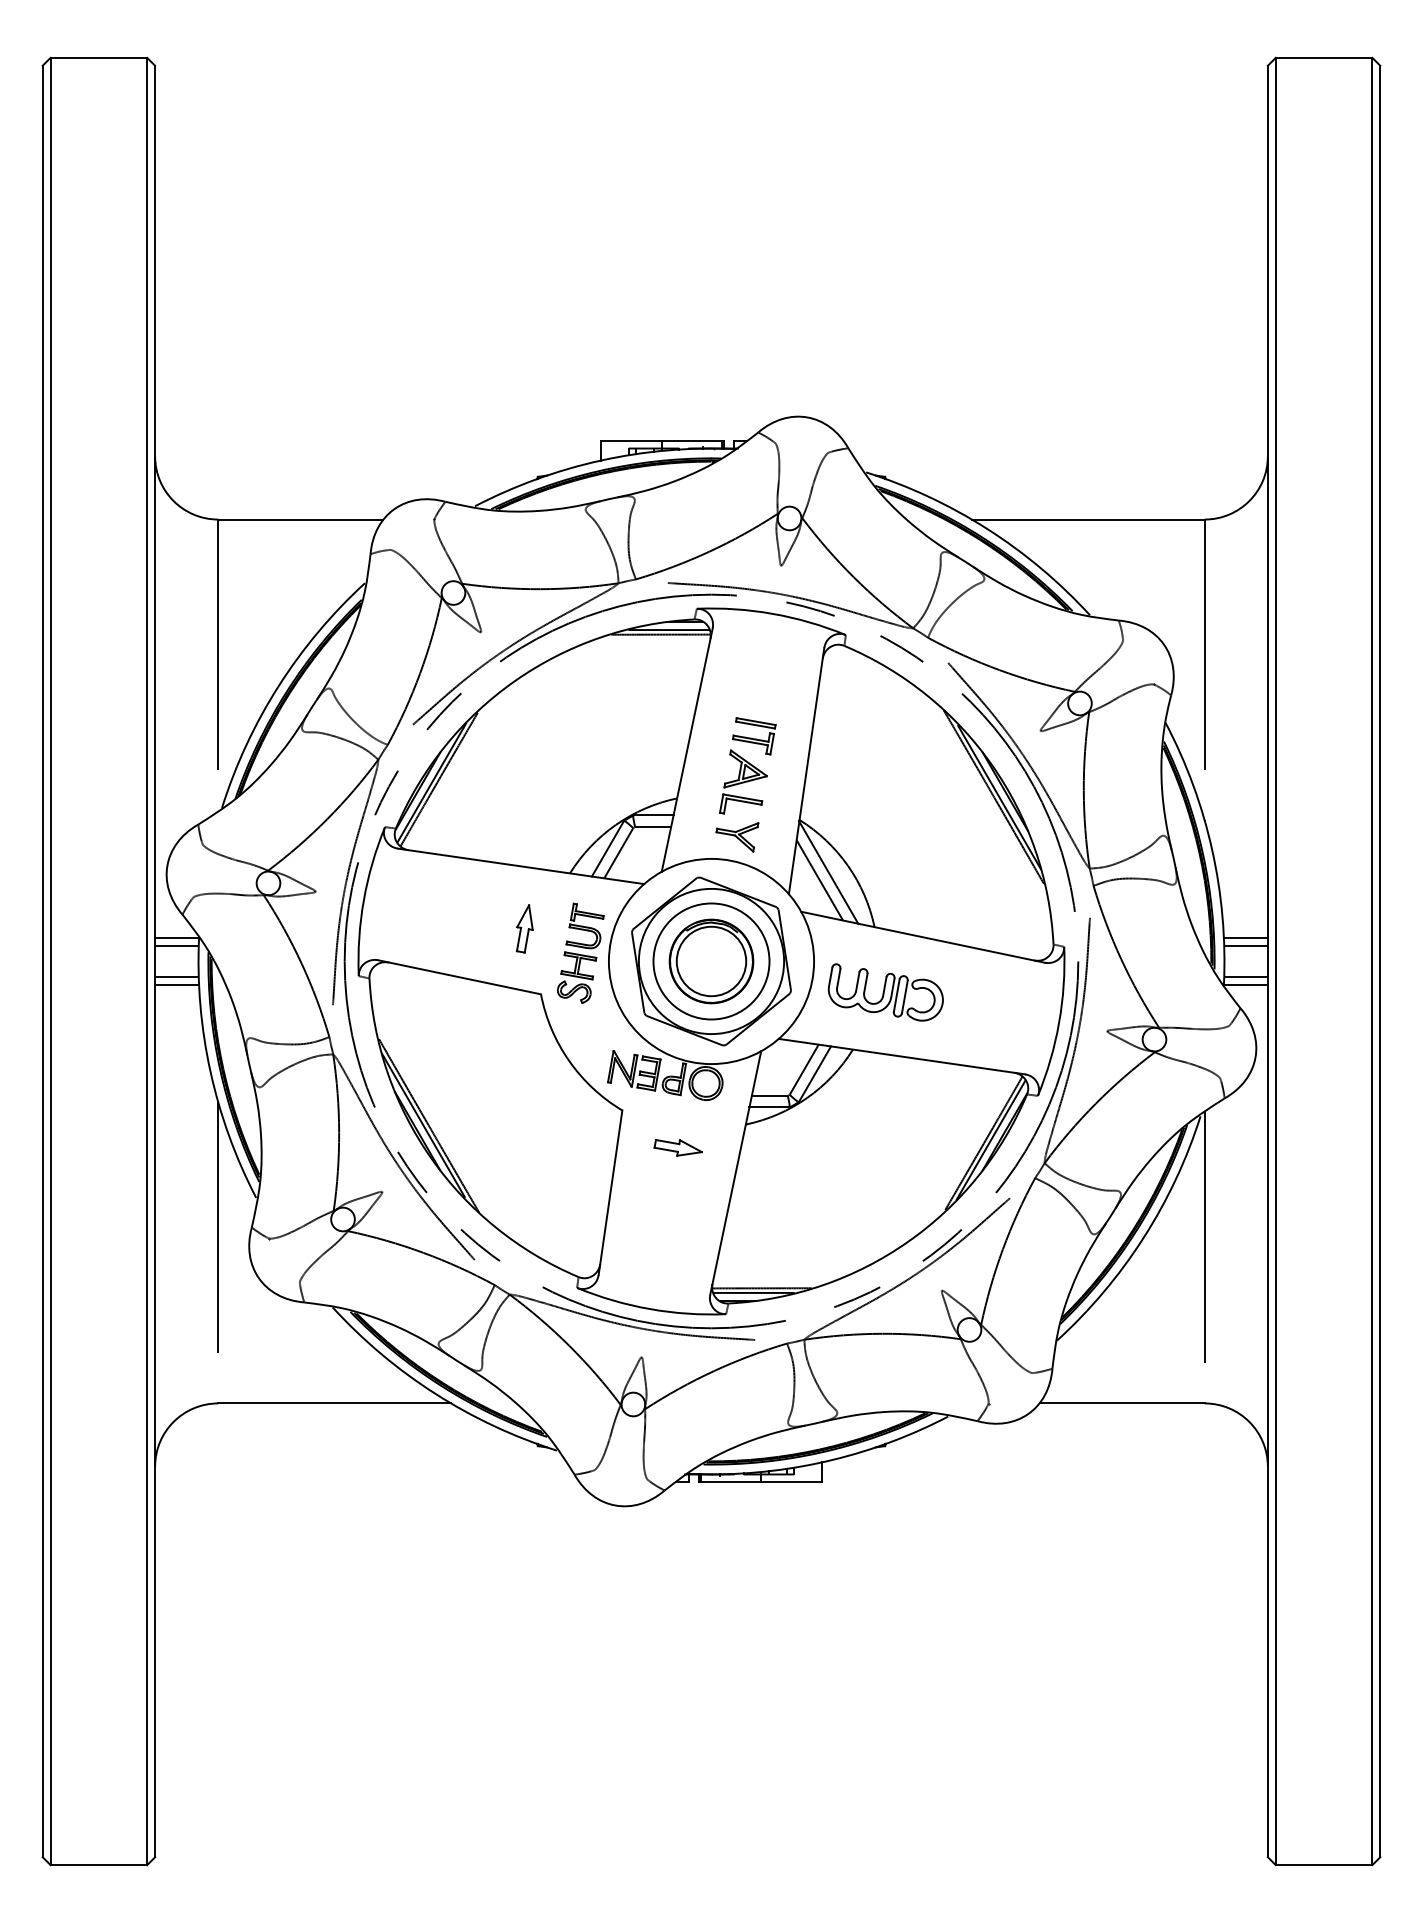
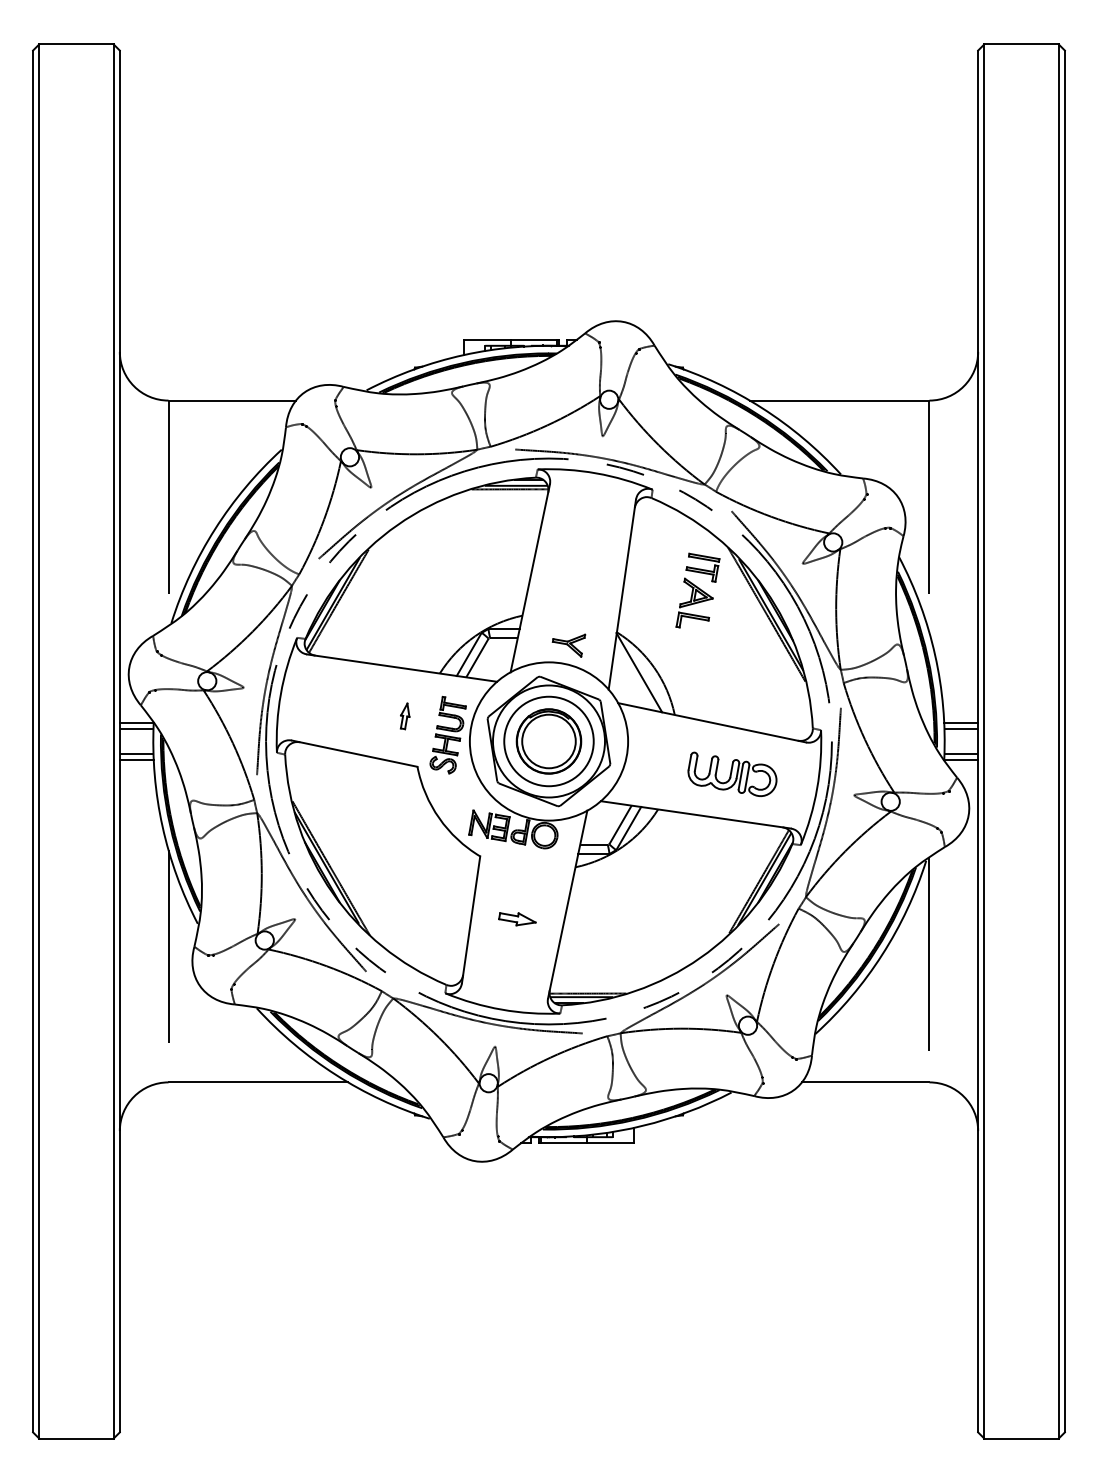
part: (747, 765) -> (697, 590), moved
line: (819, 879) -> (632, 678), removed
part: (525, 929) -> (405, 716), size x0.7
part: (885, 991) -> (732, 773), moved
part: (678, 1148) -> (517, 919), moved

